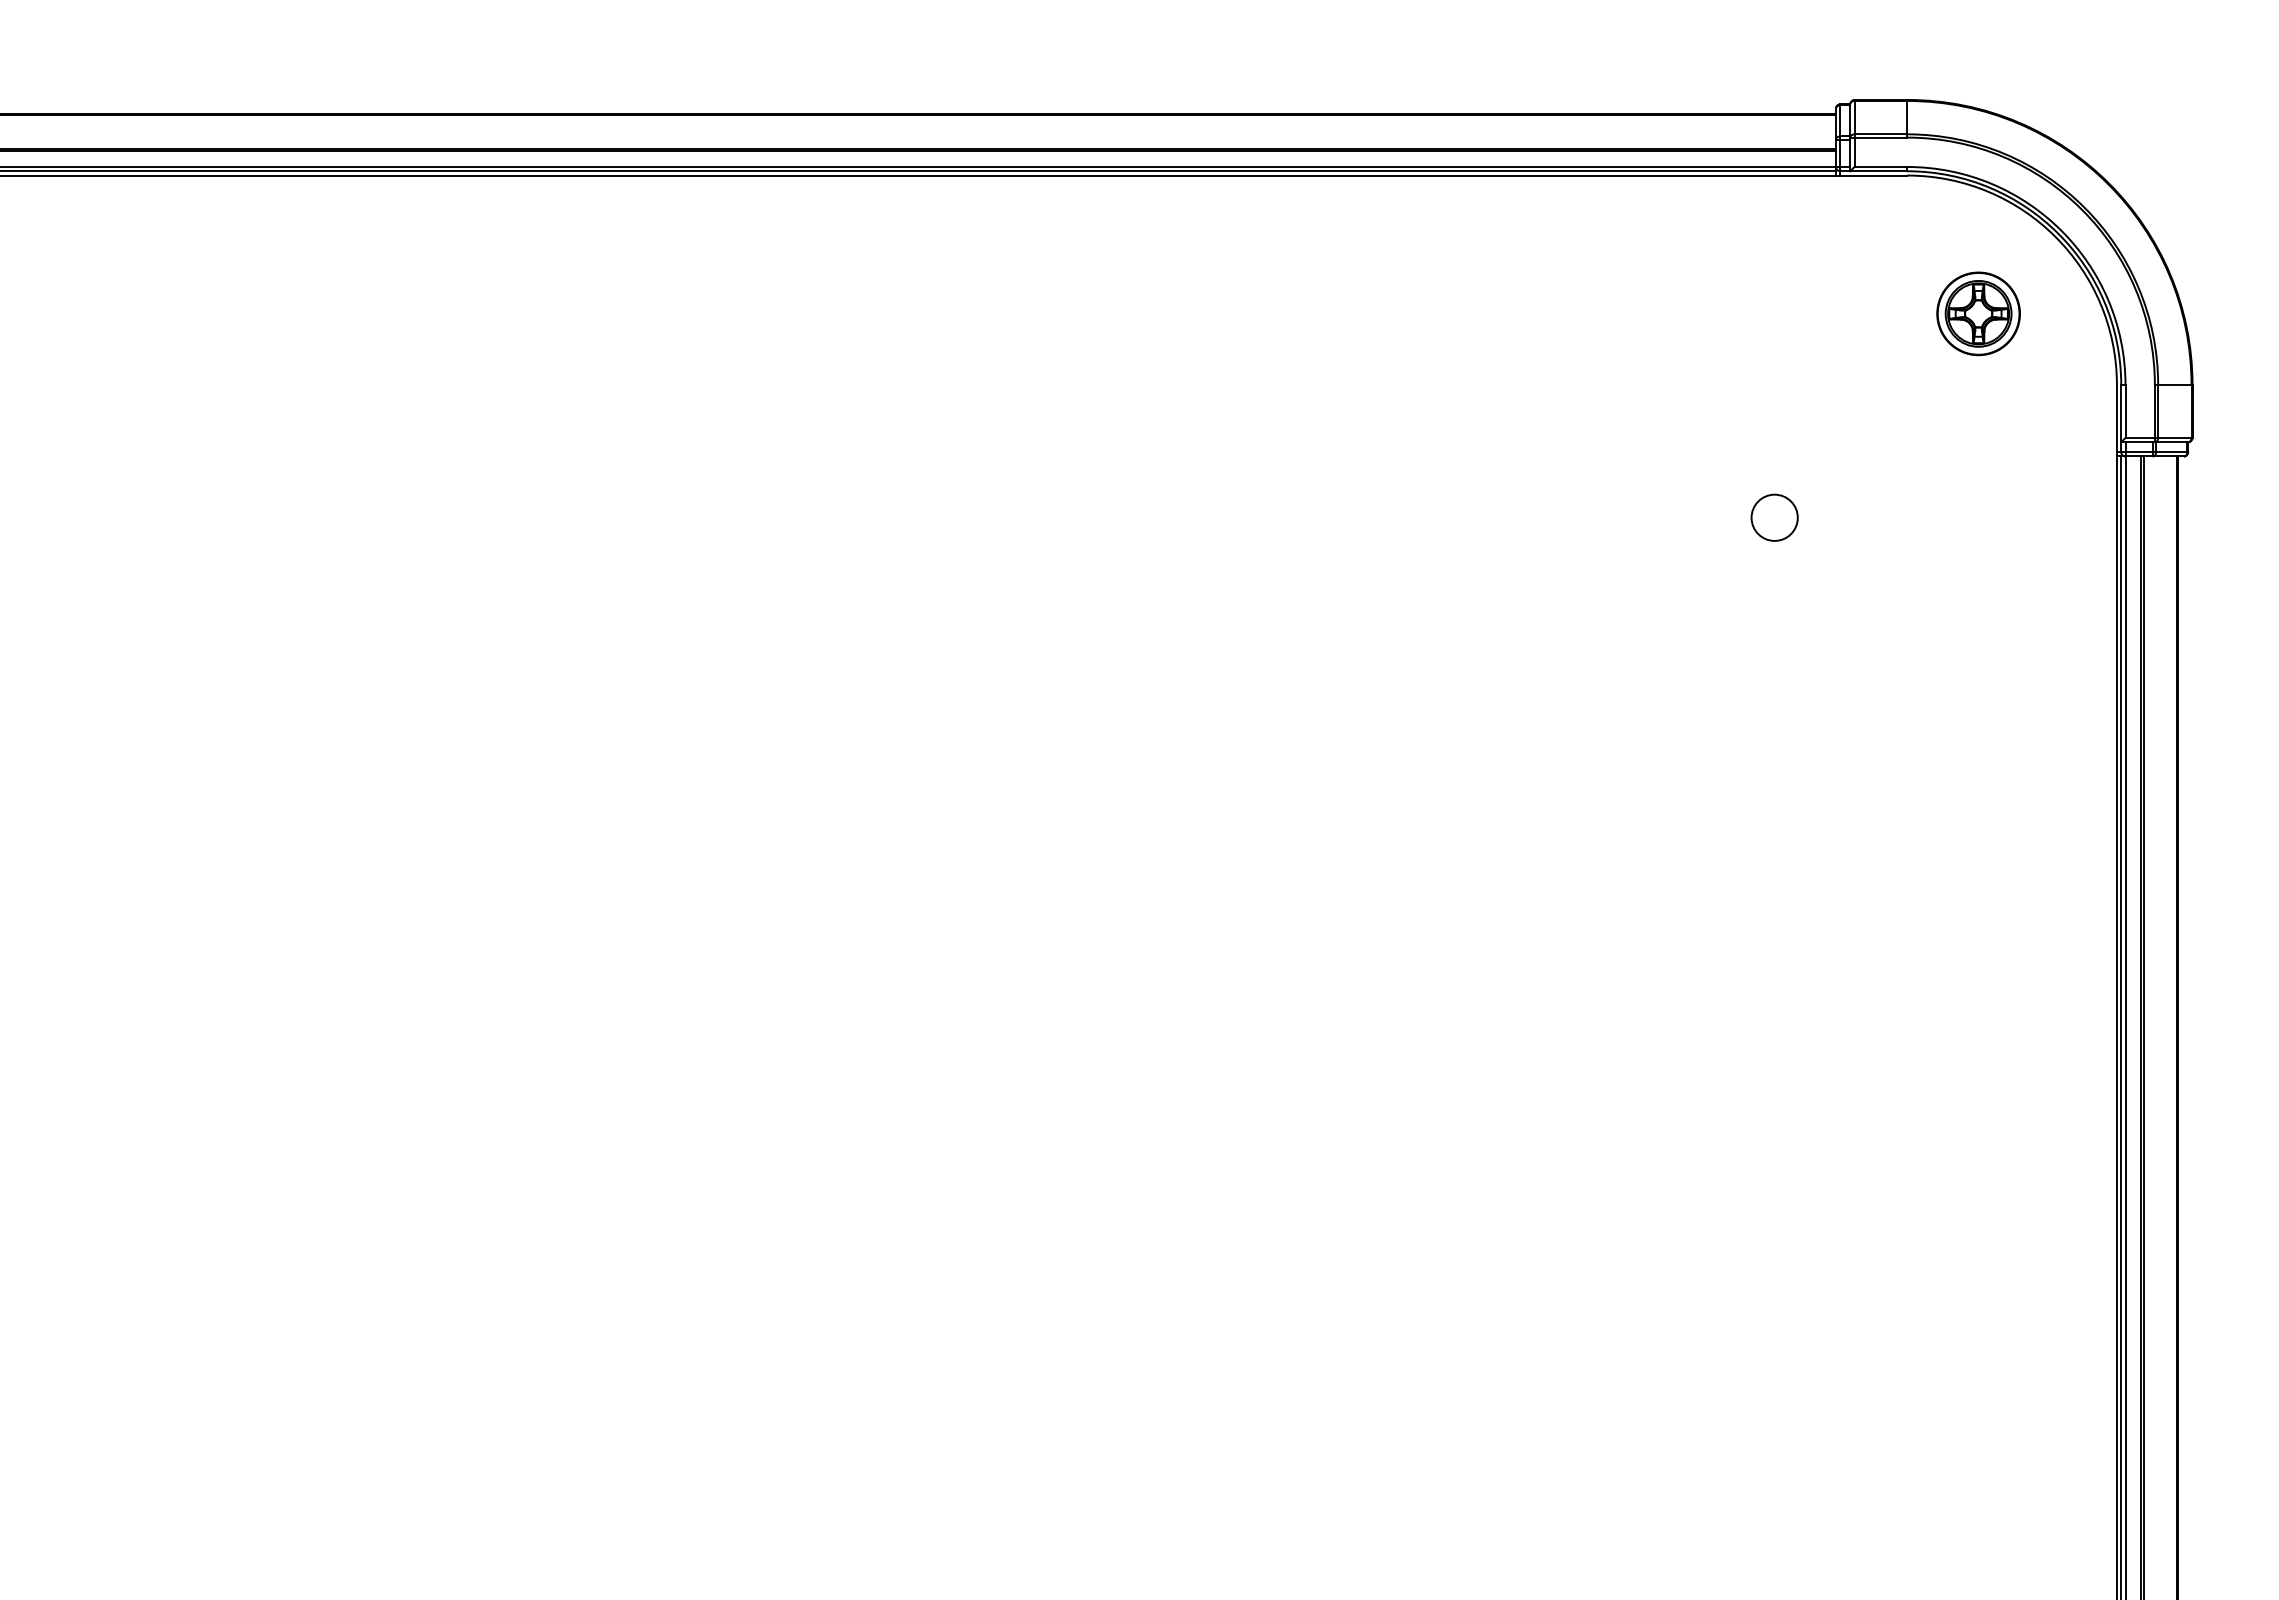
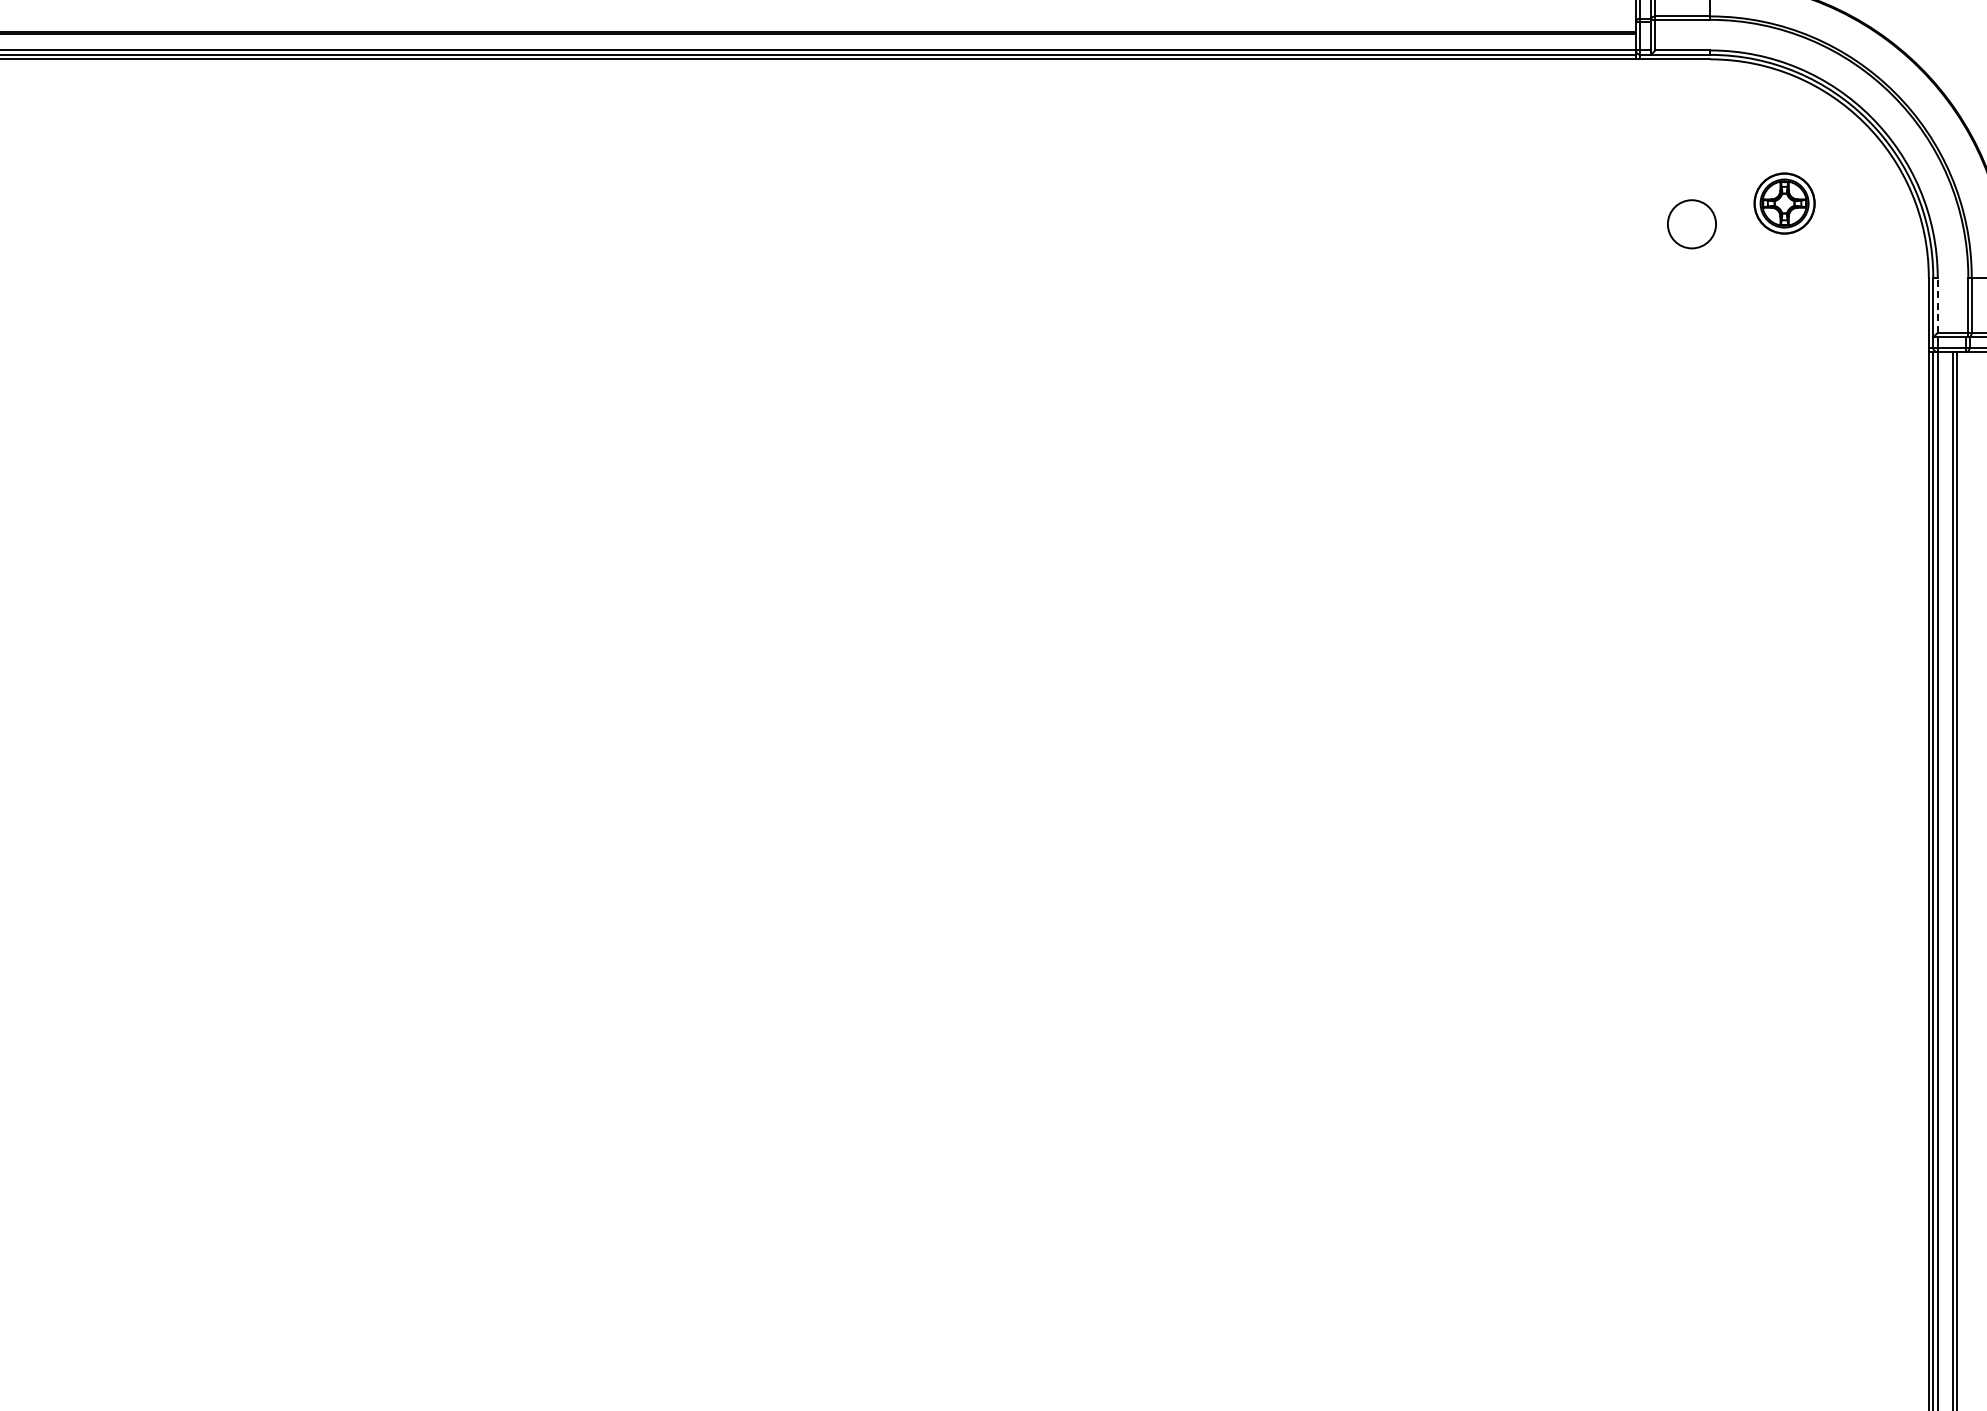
part: (1978, 313) -> (1784, 203), size x0.7
line: (2125, 411) -> (1937, 305), solid -> dashed
circle: (1774, 517) -> (1691, 223), moved

